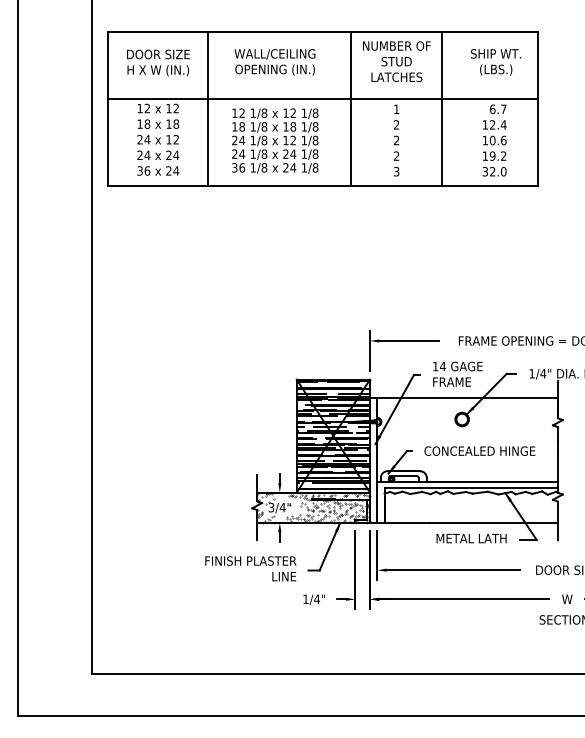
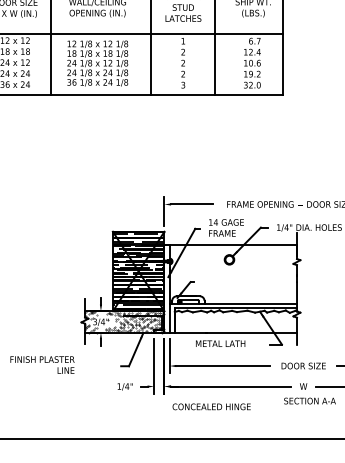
text: (479, 450) -> (211, 406), moved
text: (471, 538) -> (220, 343), moved
text: (250, 568) -> (42, 364), moved

